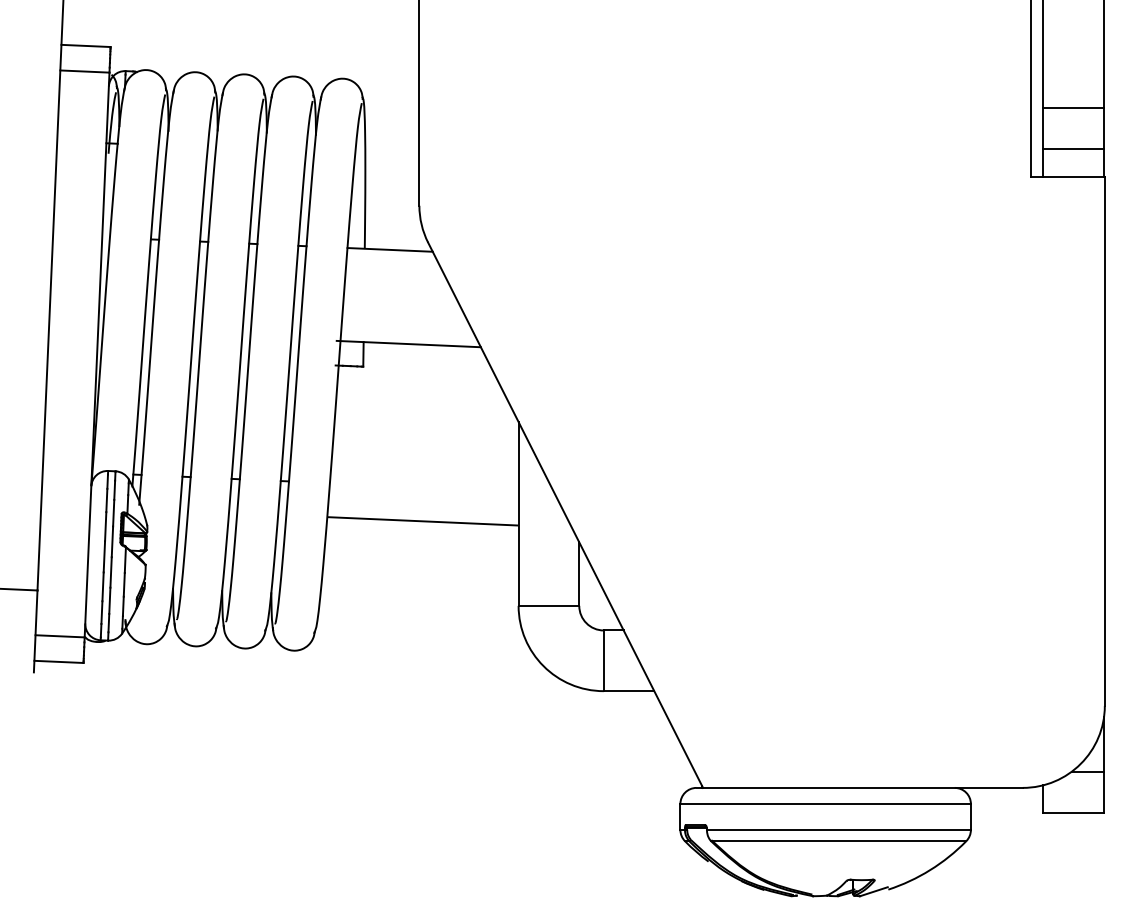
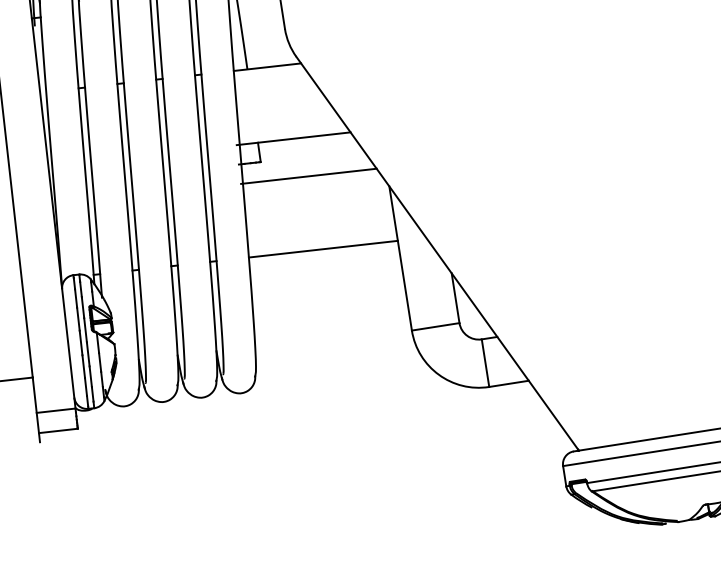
line: (420, 393) -> (308, 176), added
line: (422, 521) -> (322, 249), moved

